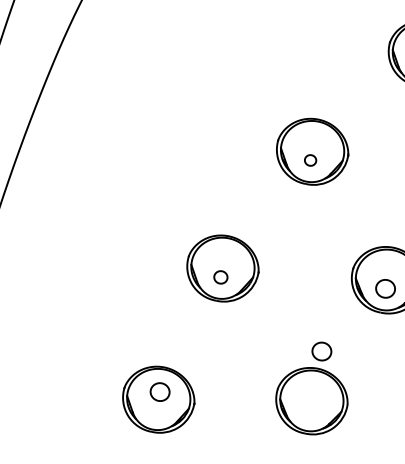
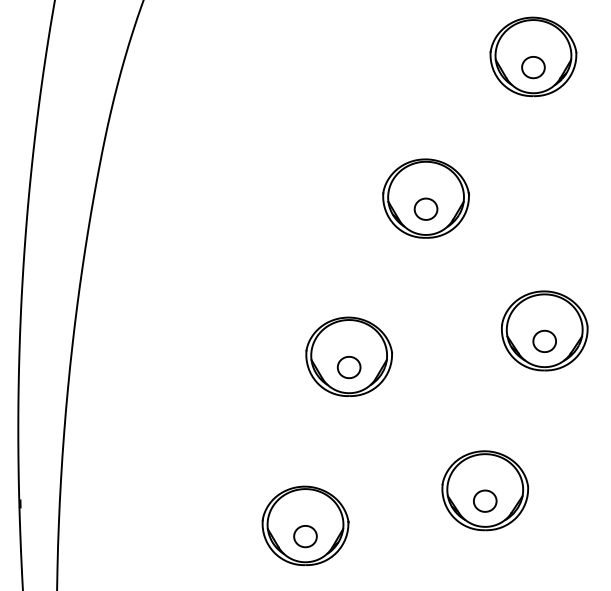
part: (310, 159) -> (425, 208), size x1.67
part: (220, 277) -> (348, 367), size x1.43
part: (322, 351) -> (485, 500), moved
part: (160, 392) -> (305, 536), moved

